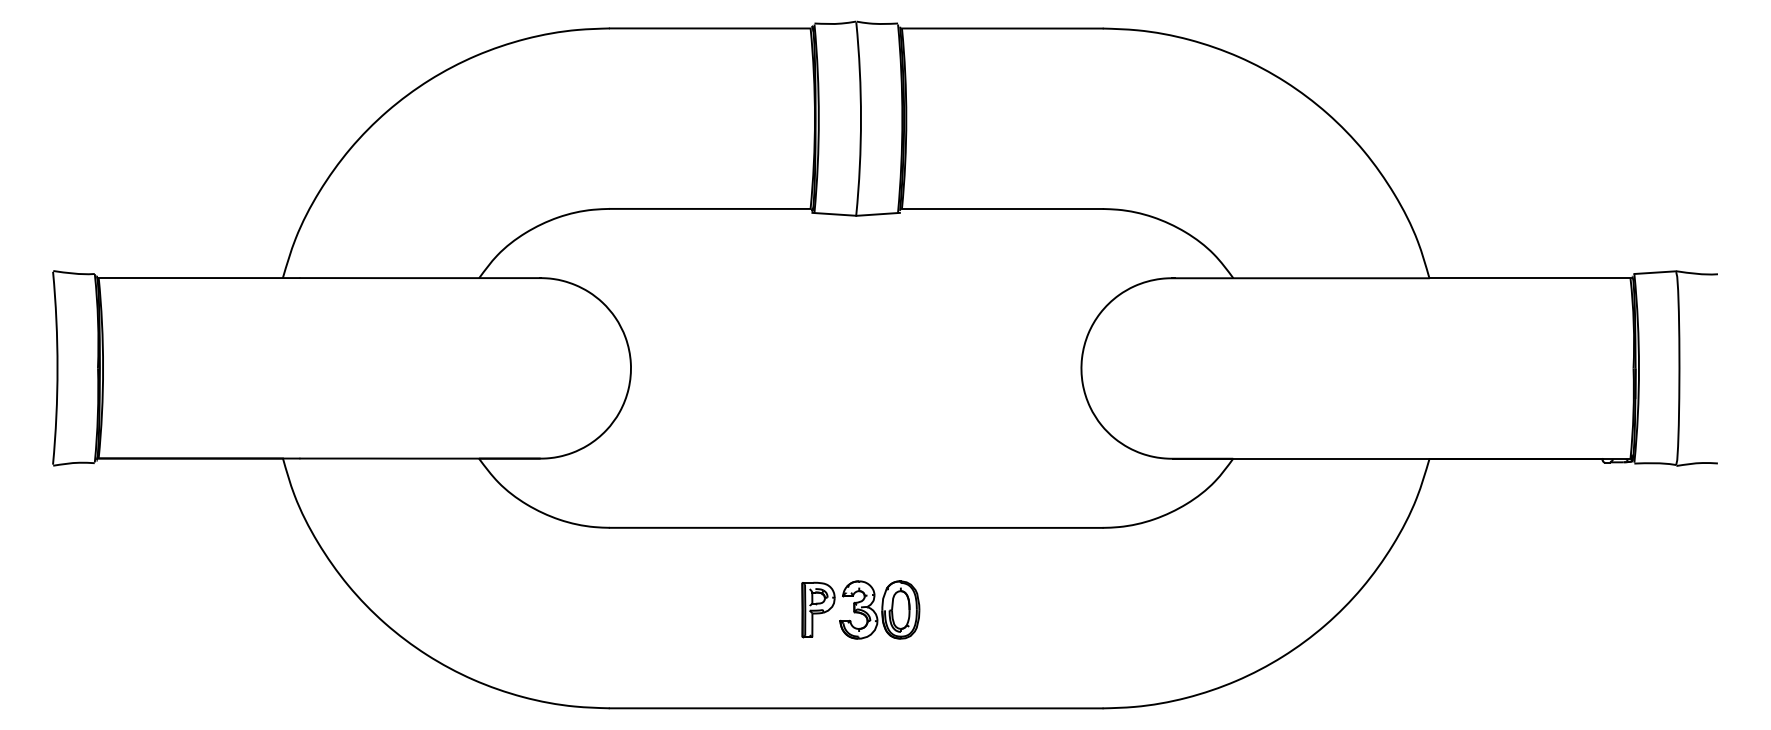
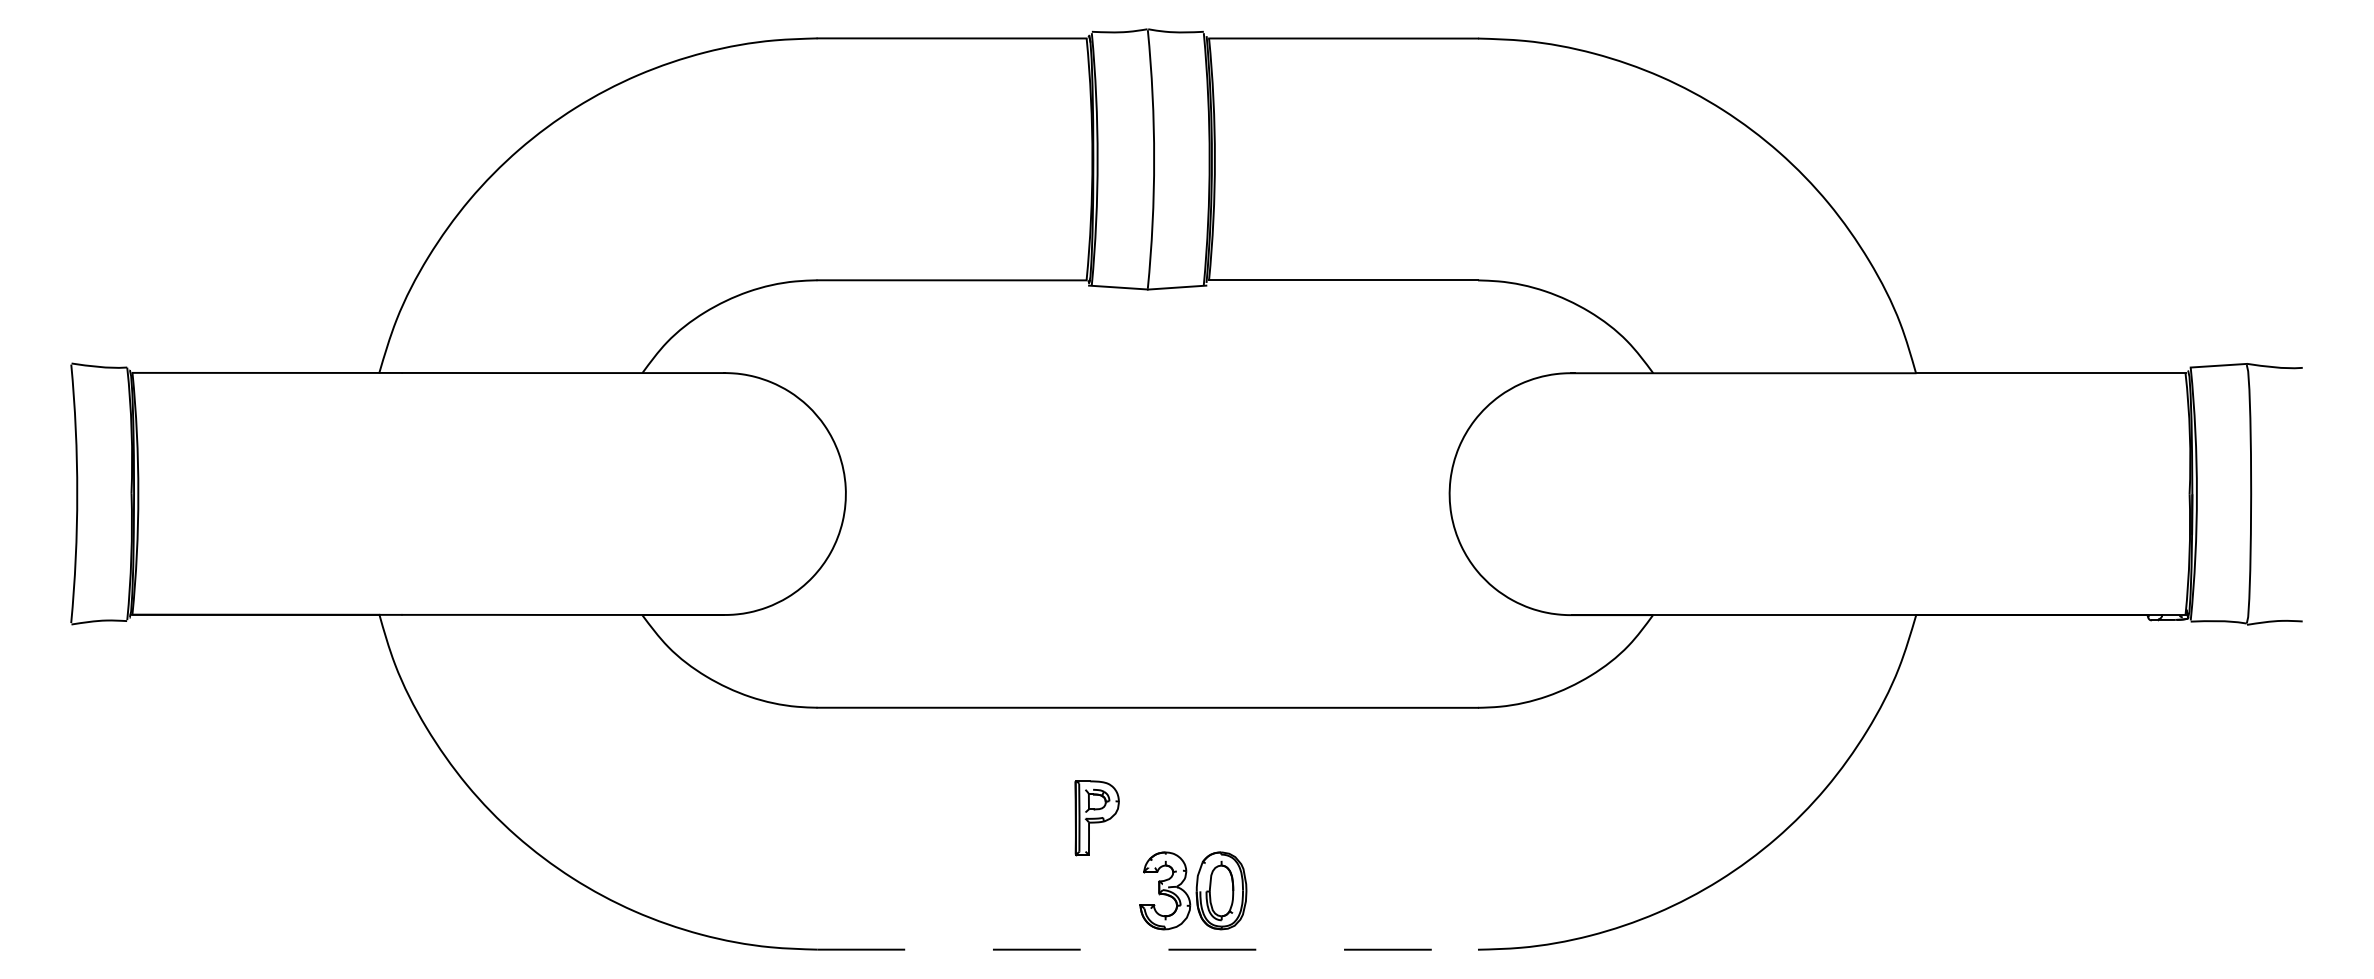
part: (879, 609) -> (1193, 890), moved
line: (856, 708) -> (1148, 949), solid -> dashed

